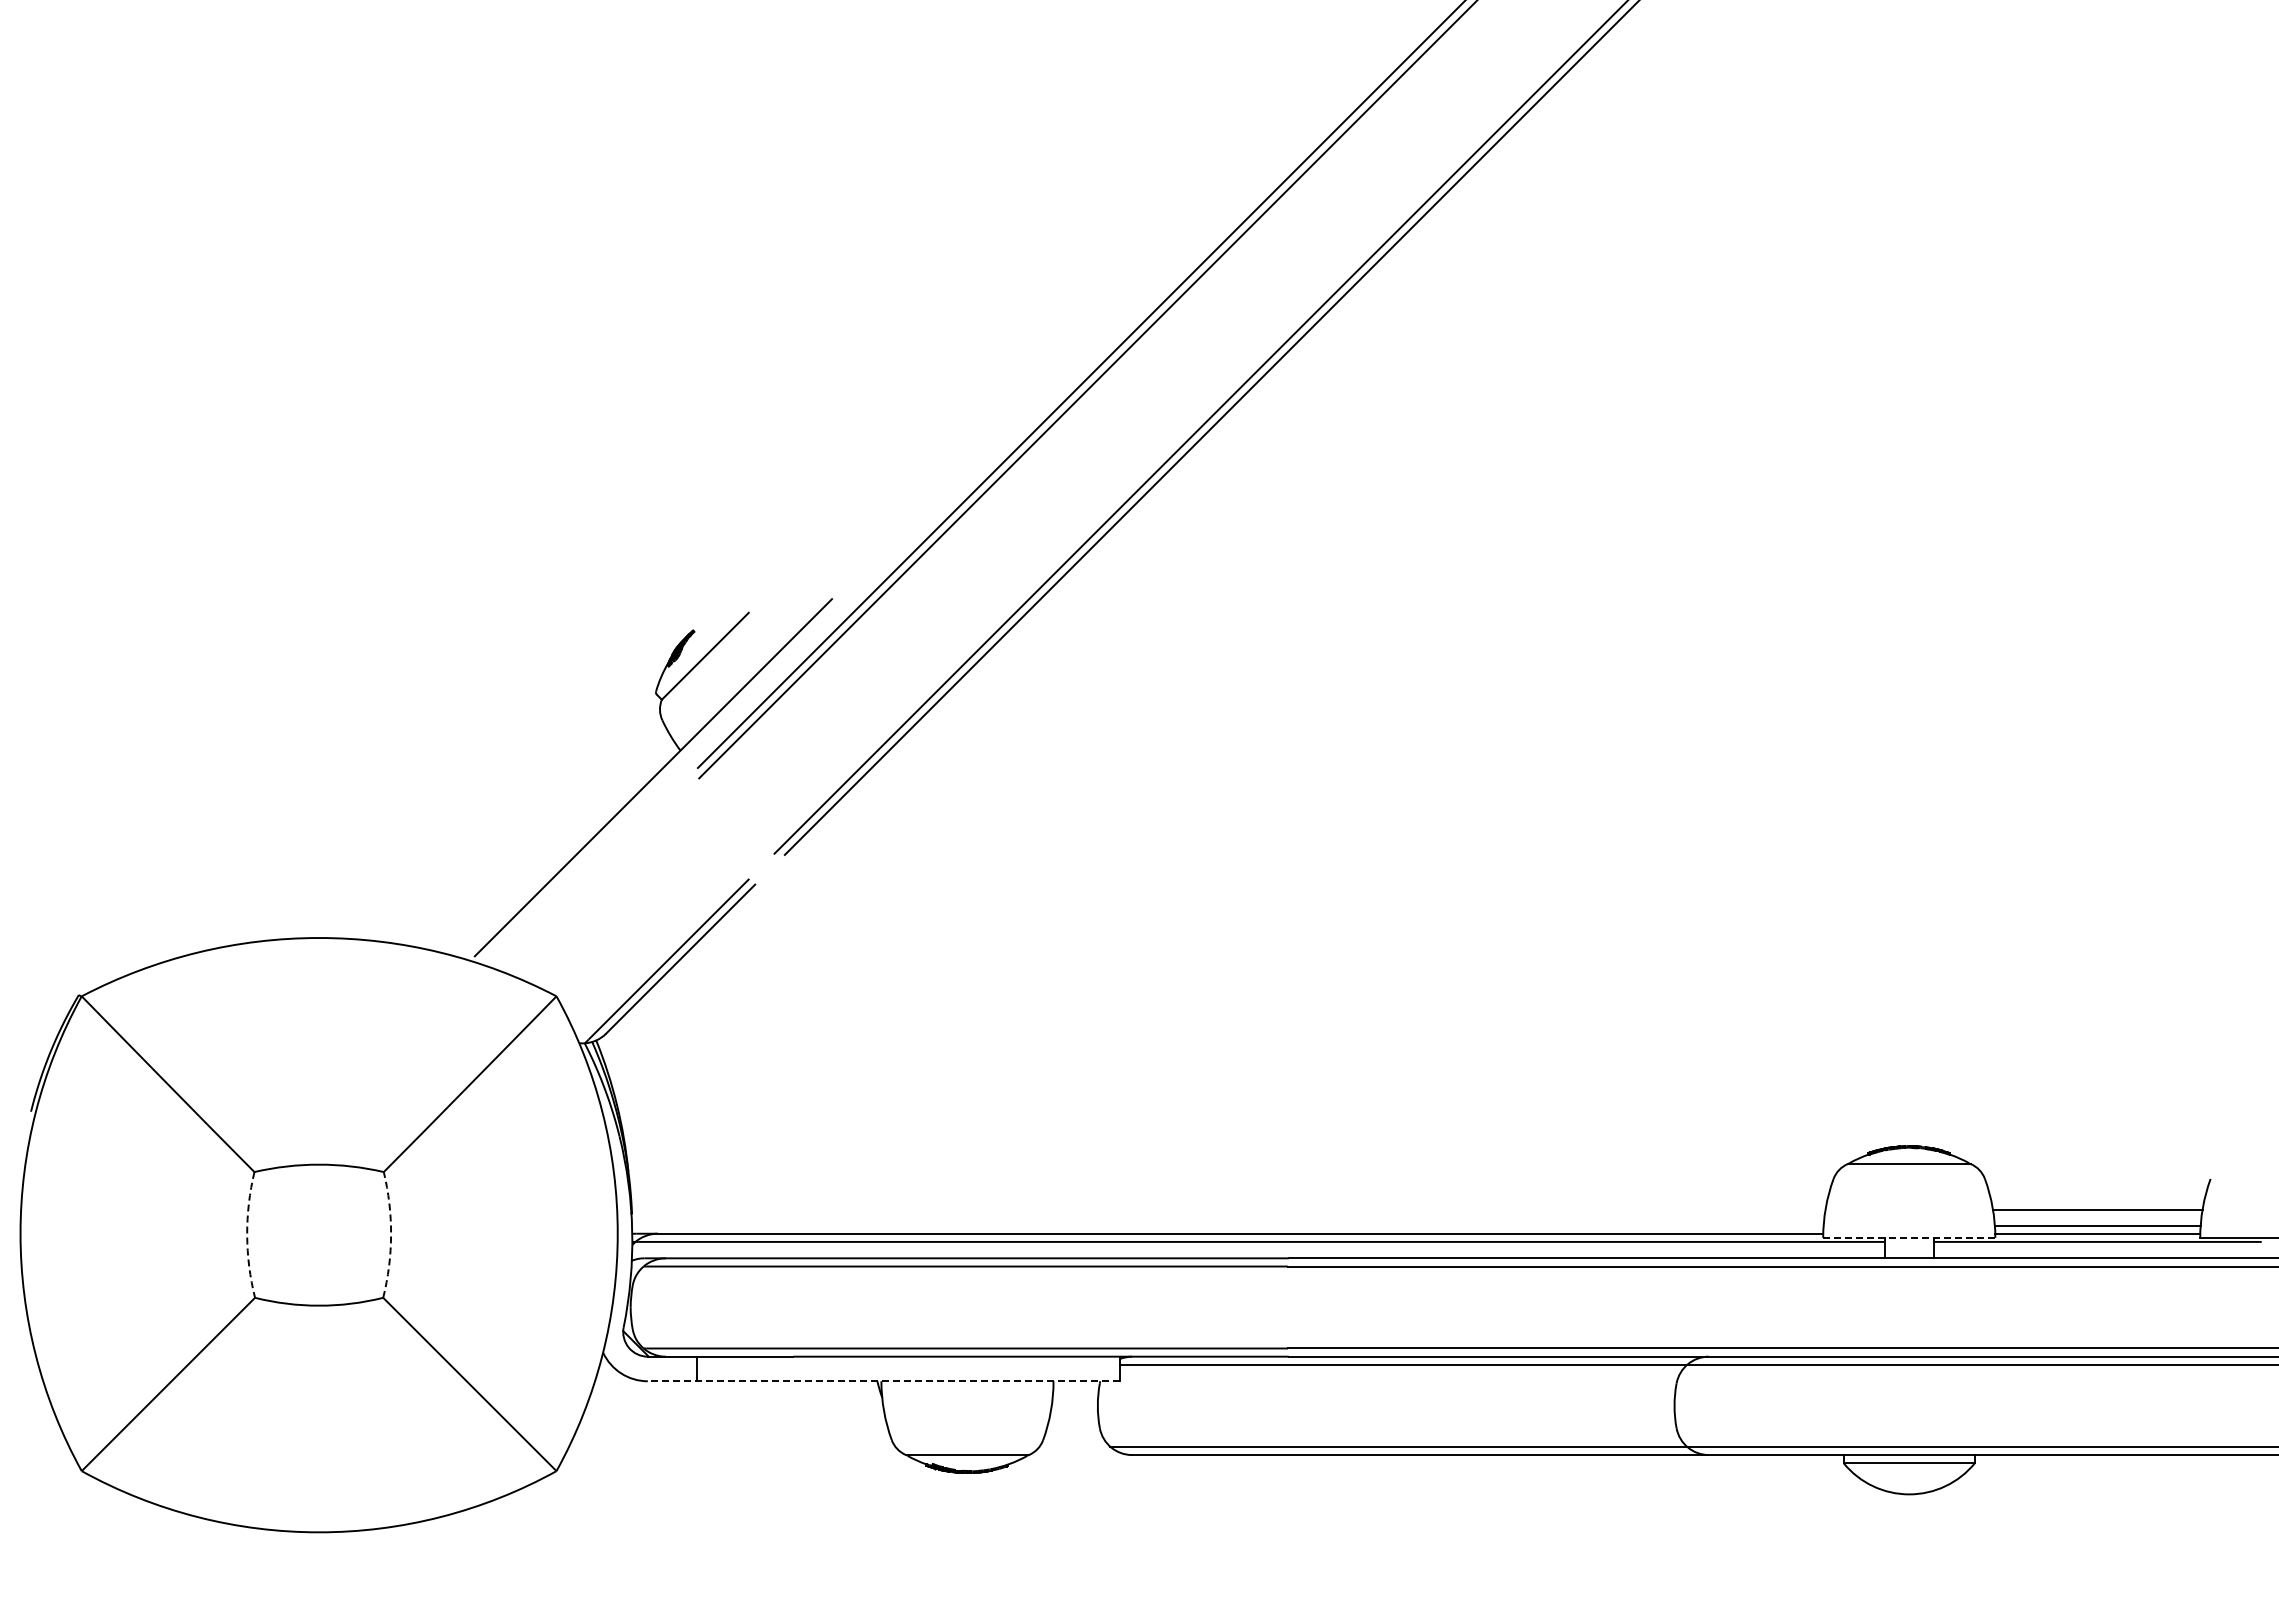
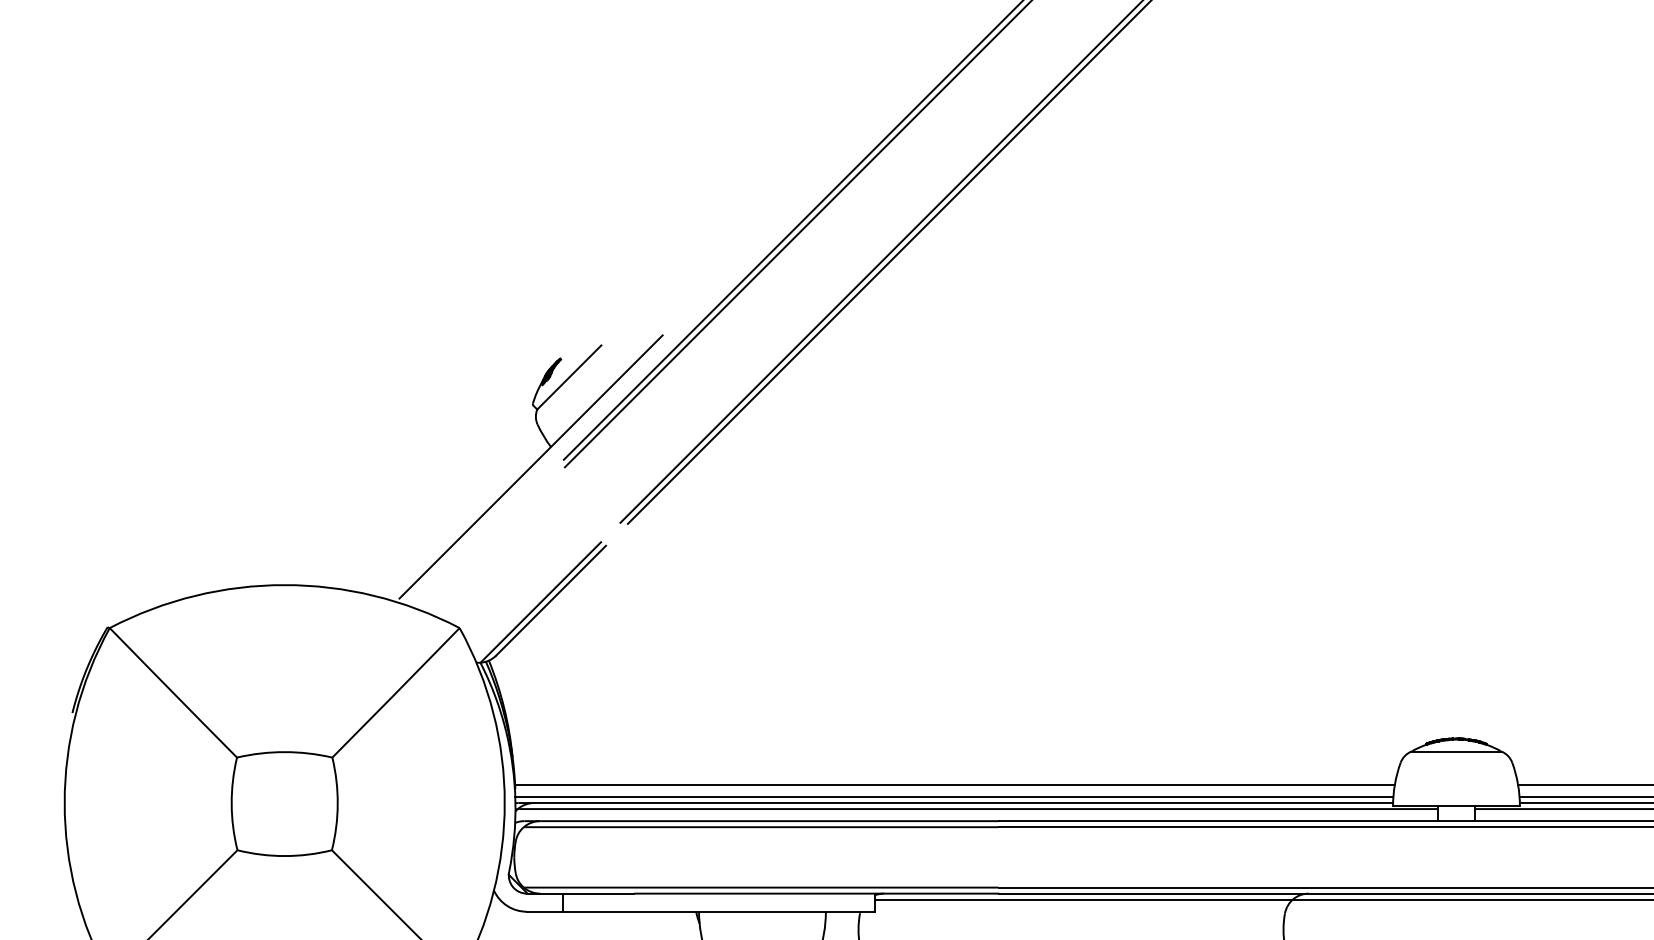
line: (1228, 1209) -> (954, 785), added
line: (1227, 1225) -> (954, 796), added
arc: (247, 1234) -> (231, 803), dashed -> solid
arc: (391, 1234) -> (338, 803), dashed -> solid
line: (1909, 1237) -> (1456, 805), dashed -> solid
line: (883, 1381) -> (700, 911), dashed -> solid

